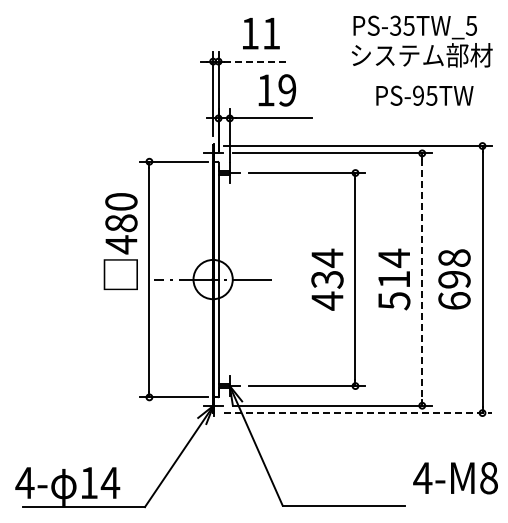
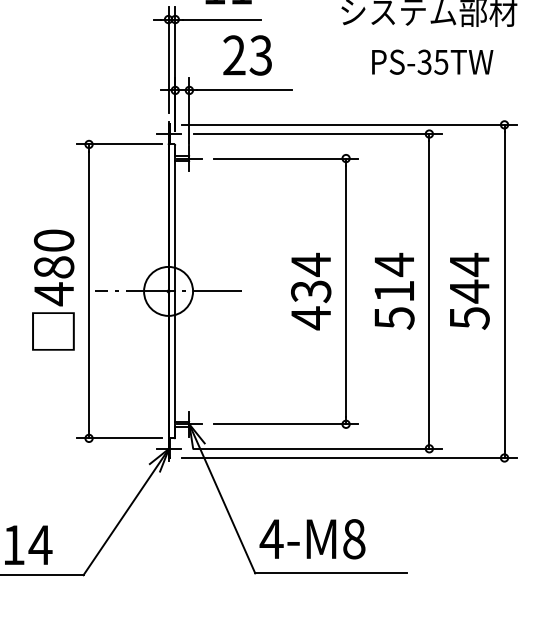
line: (256, 61) -> (222, 19), dashed -> solid
text: (276, 90) -> (247, 55), 19 -> 23
text: (417, 95) -> (423, 61), PS-95TW -> PS-35TW
text: (120, 241) -> (52, 290), moved
text: (454, 279) -> (469, 291), 698 -> 544
line: (422, 280) -> (429, 292), dashed -> solid
line: (358, 413) -> (349, 458), dashed -> solid
text: (455, 478) -> (312, 539), moved

